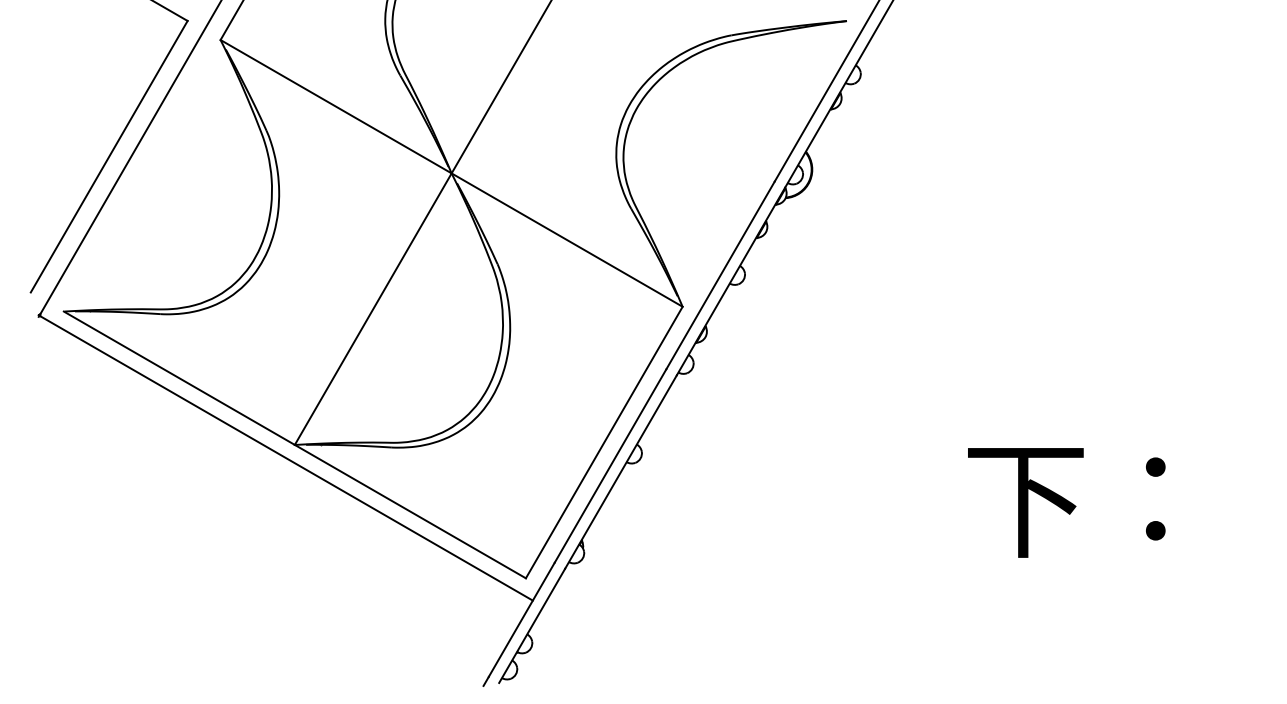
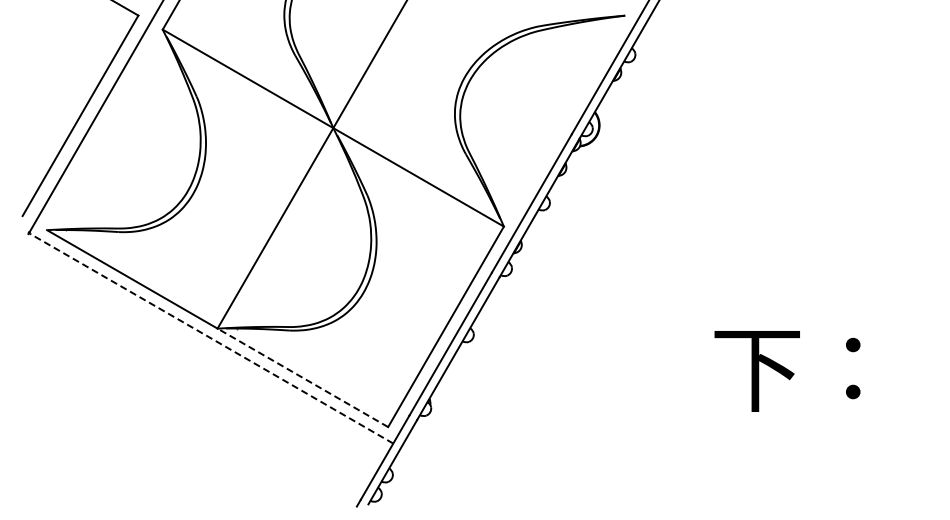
line: (286, 458) -> (211, 338), solid -> dashed
line: (409, 511) -> (302, 377), solid -> dashed

